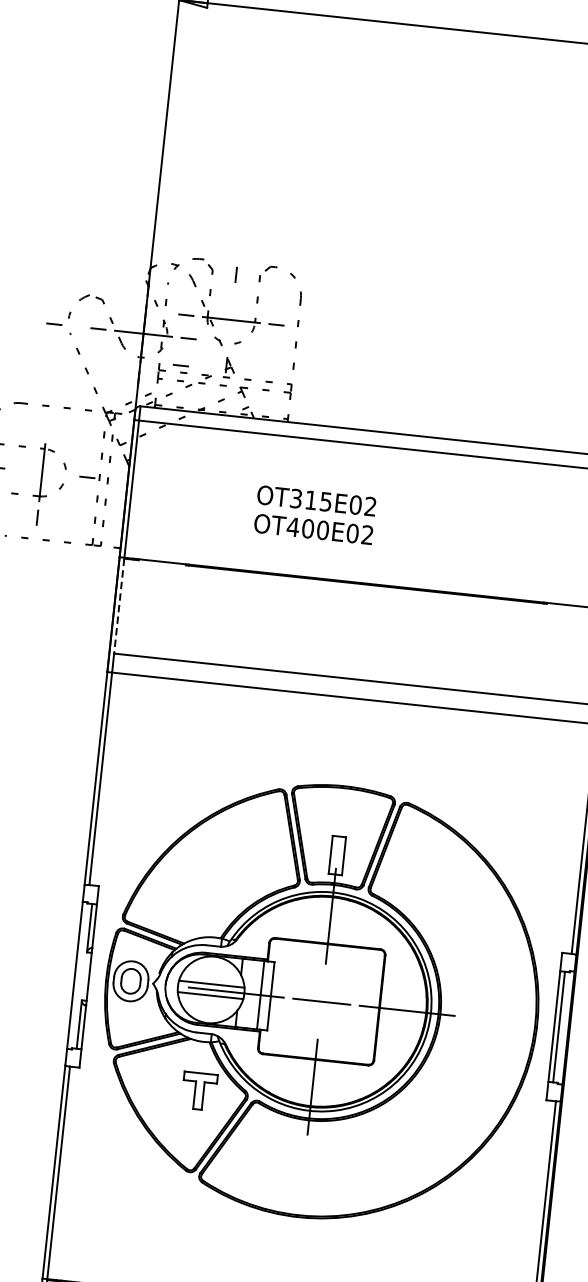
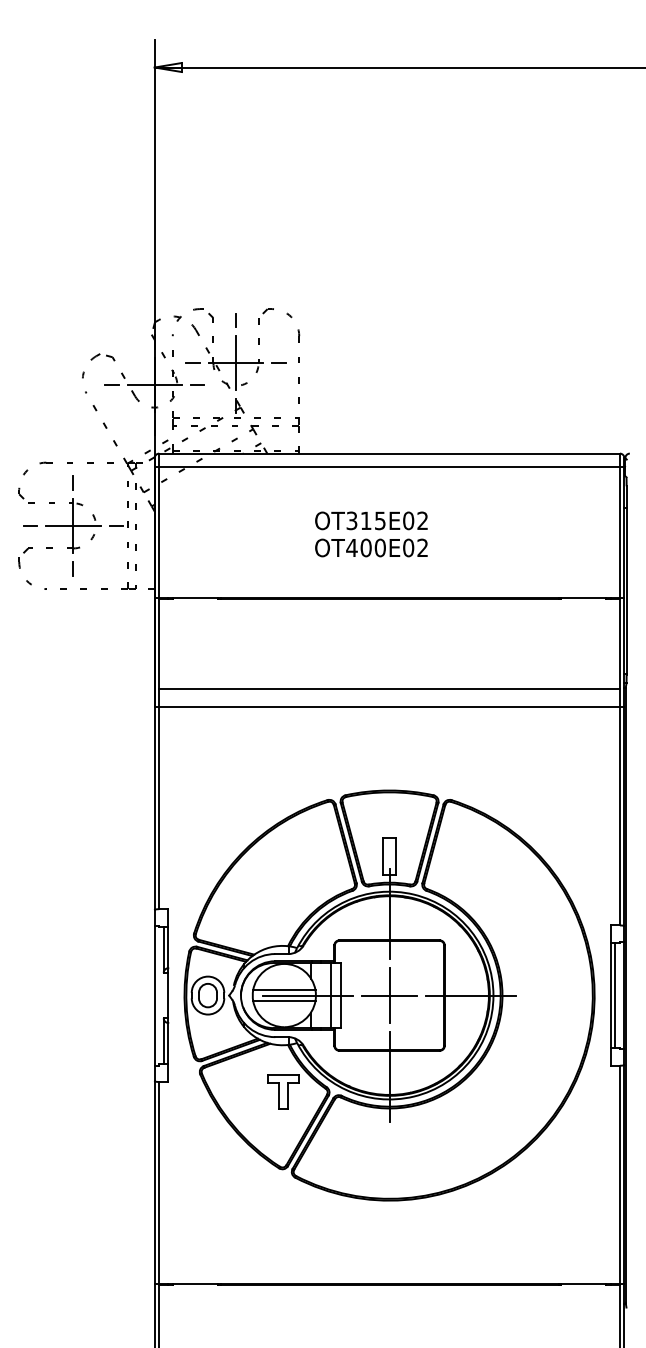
line: (231, 320) -> (236, 363), added
line: (54, 323) -> (69, 384), removed
line: (180, 364) -> (192, 410), removed
line: (46, 426) -> (72, 482), added
line: (42, 472) -> (73, 525), added
text: (315, 515) -> (371, 534), moved
line: (119, 606) -> (159, 644), dashed -> solid
line: (321, 1001) -> (389, 995), added

